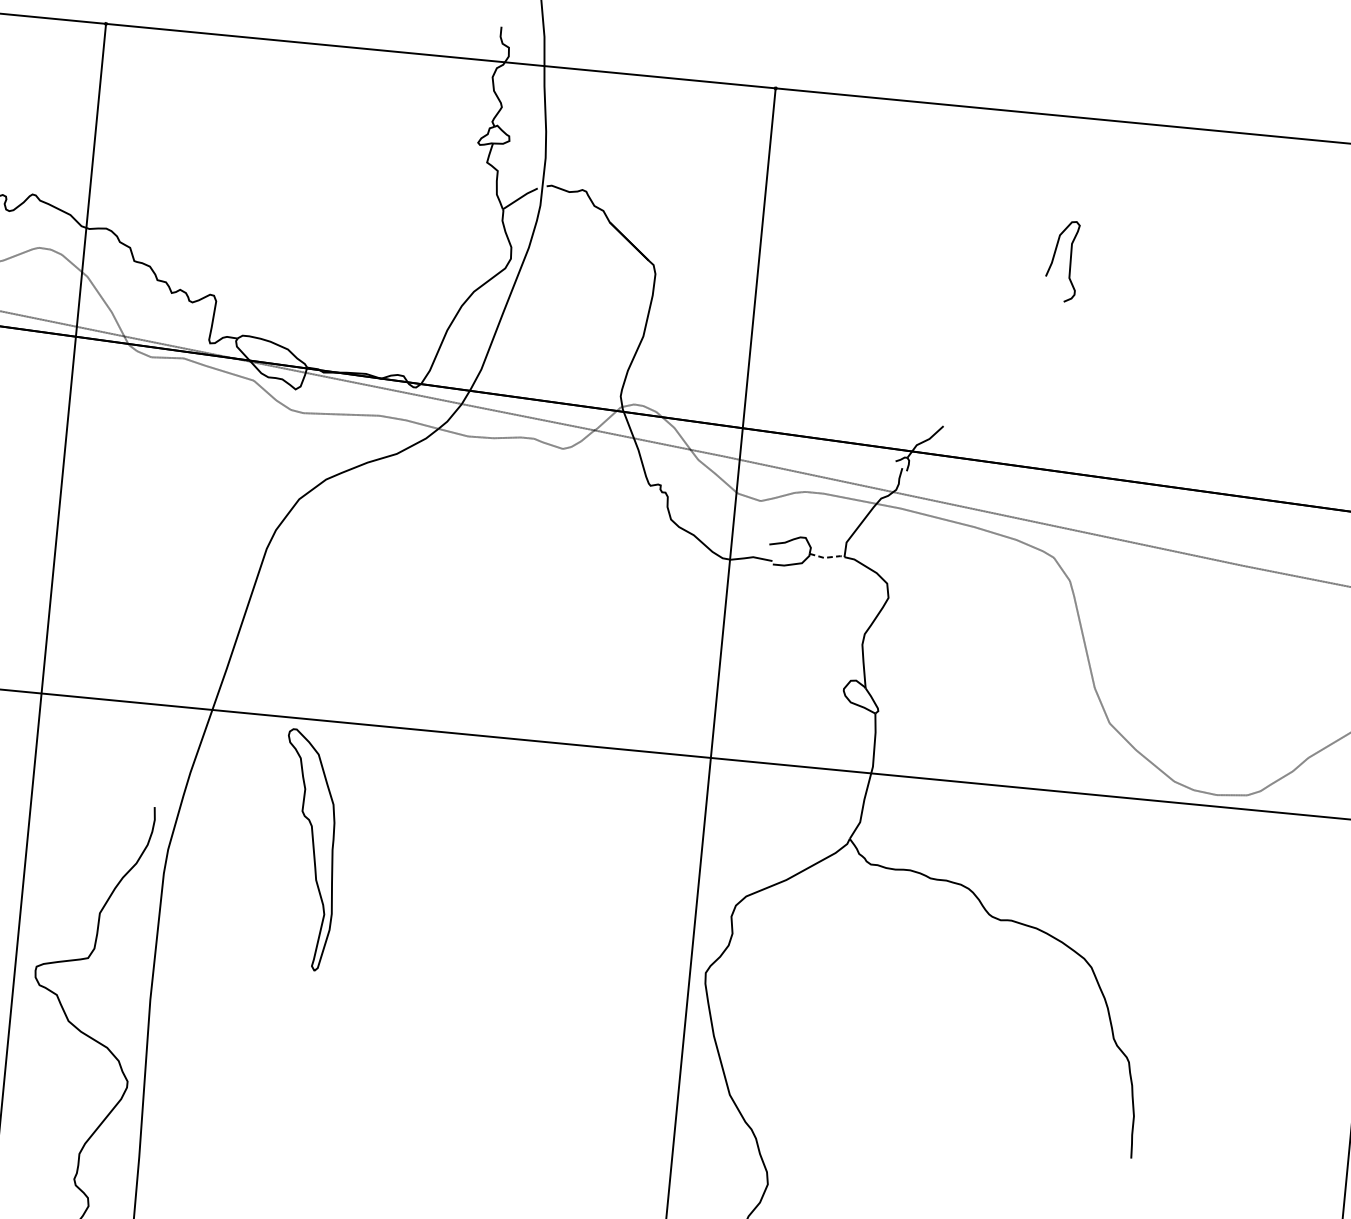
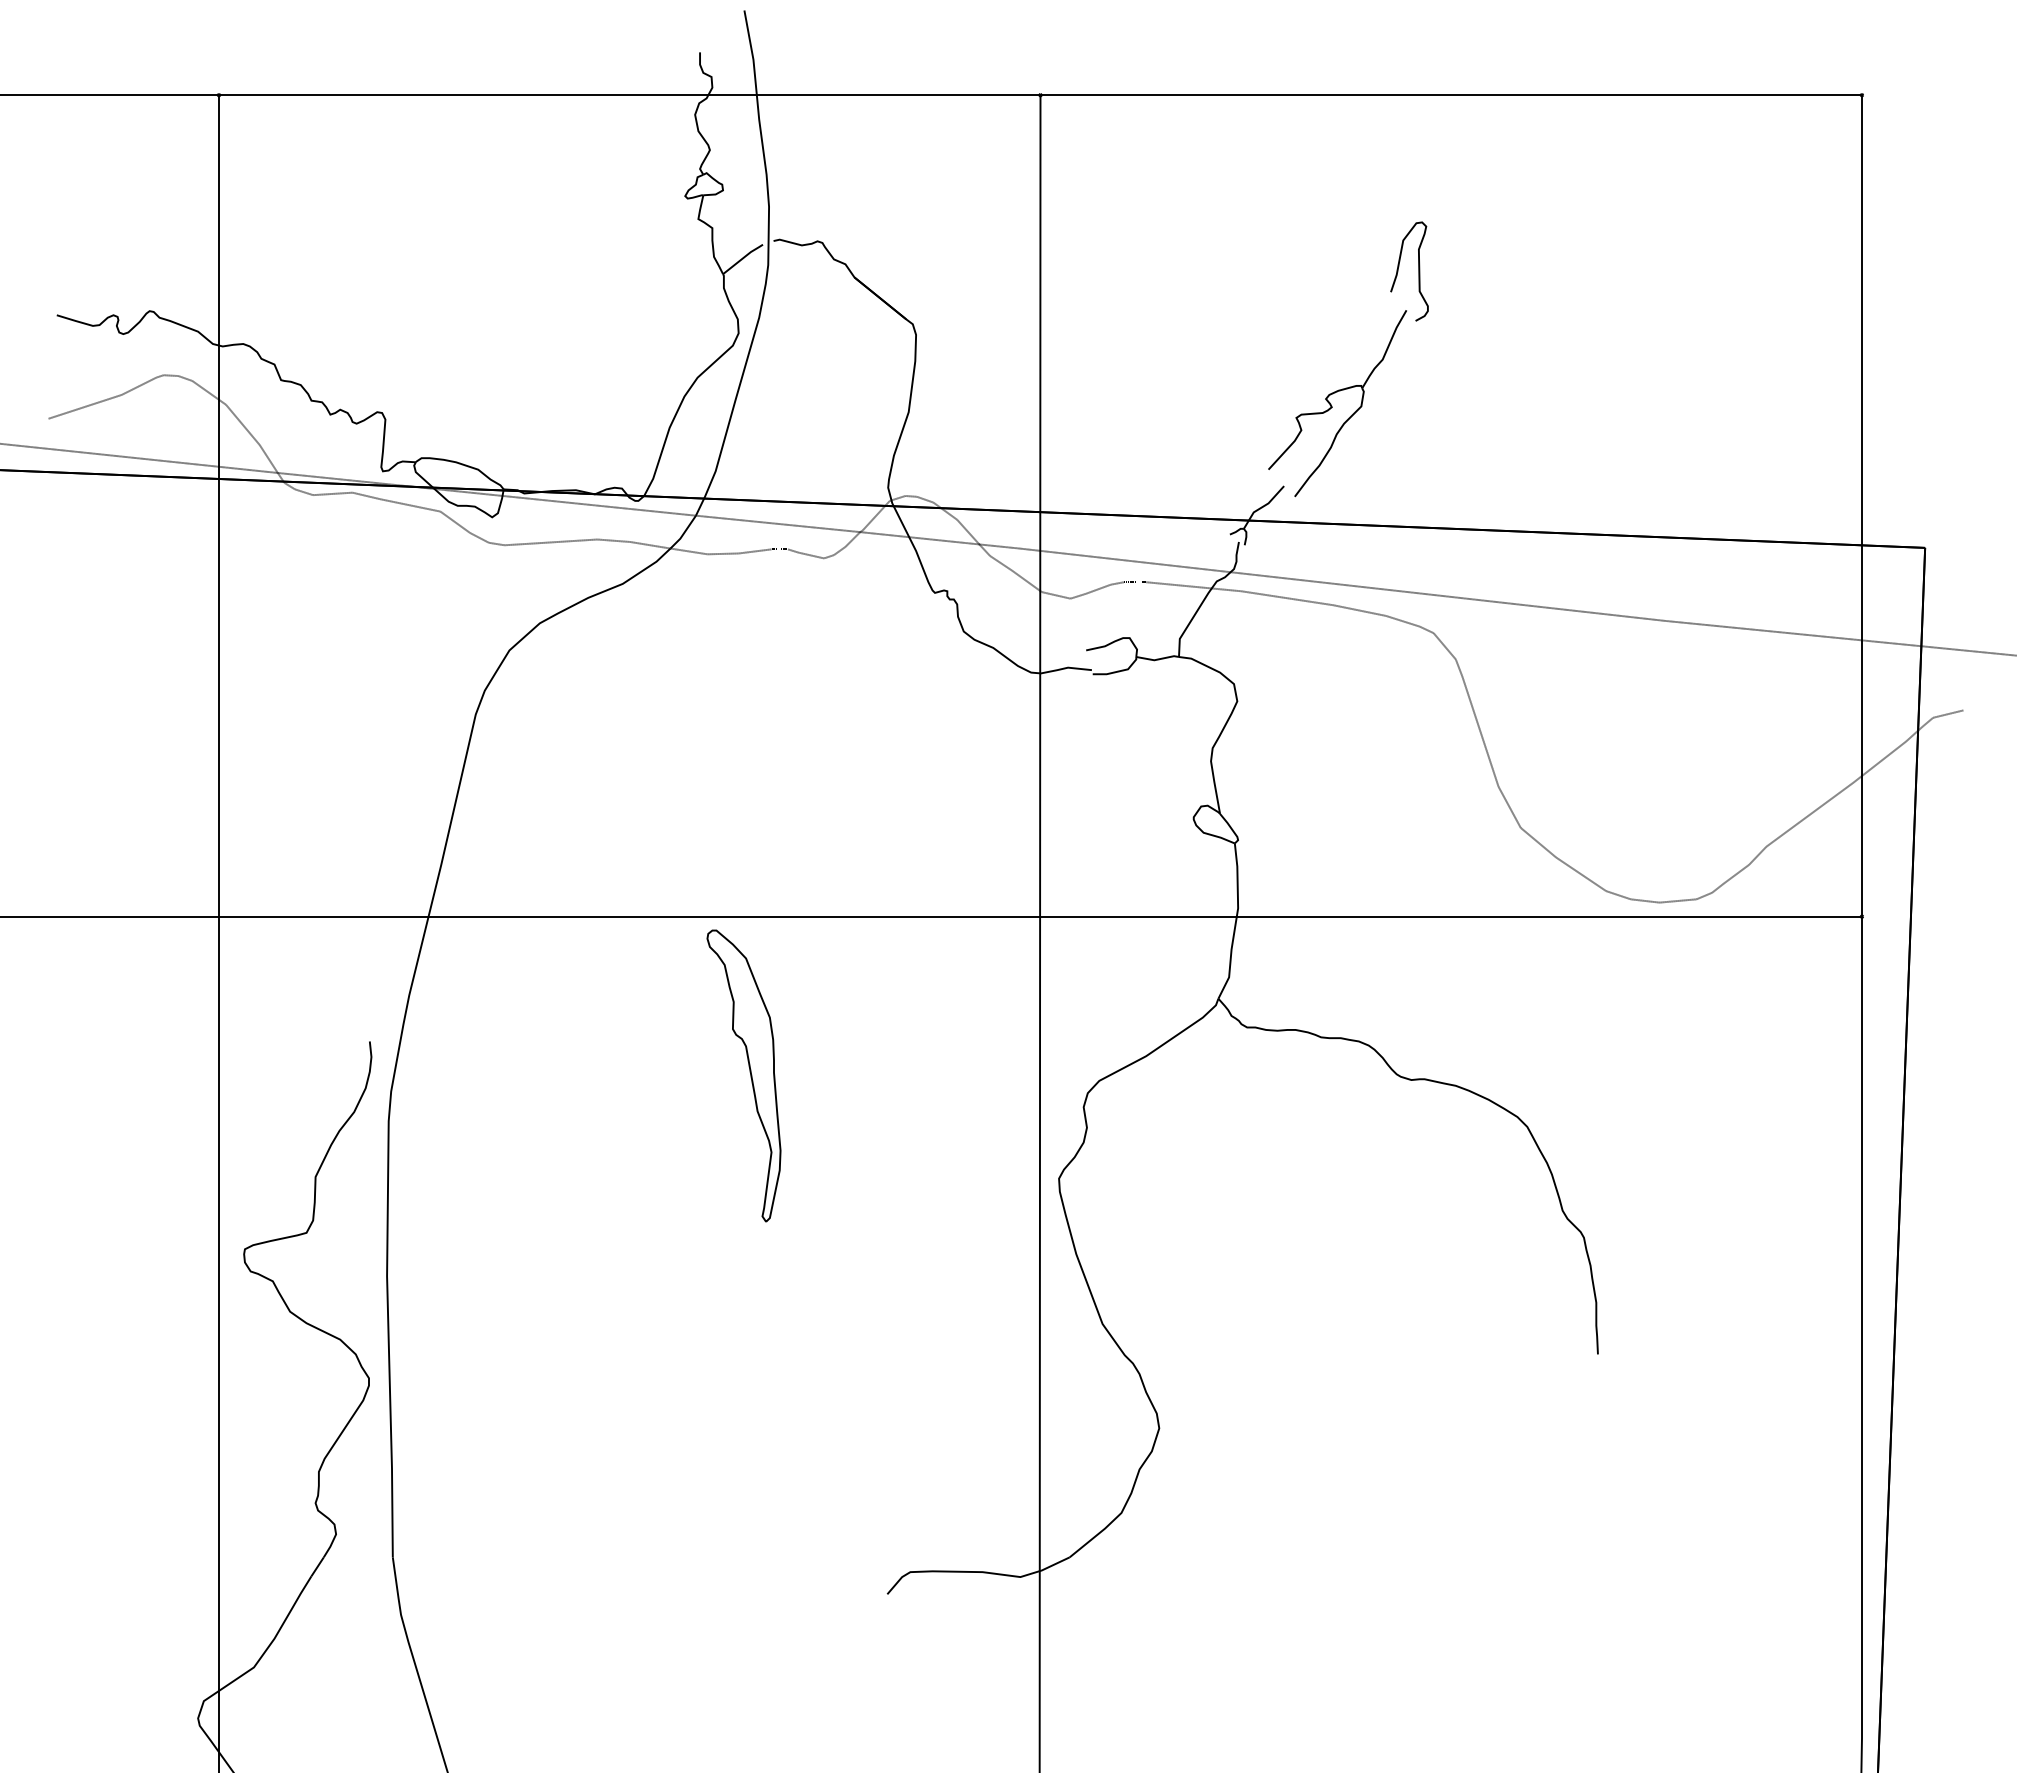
part: (993, 362) -> (1337, 403), added
line: (827, 557) -> (1158, 659), dashed -> solid
part: (312, 847) -> (749, 1072), moved

